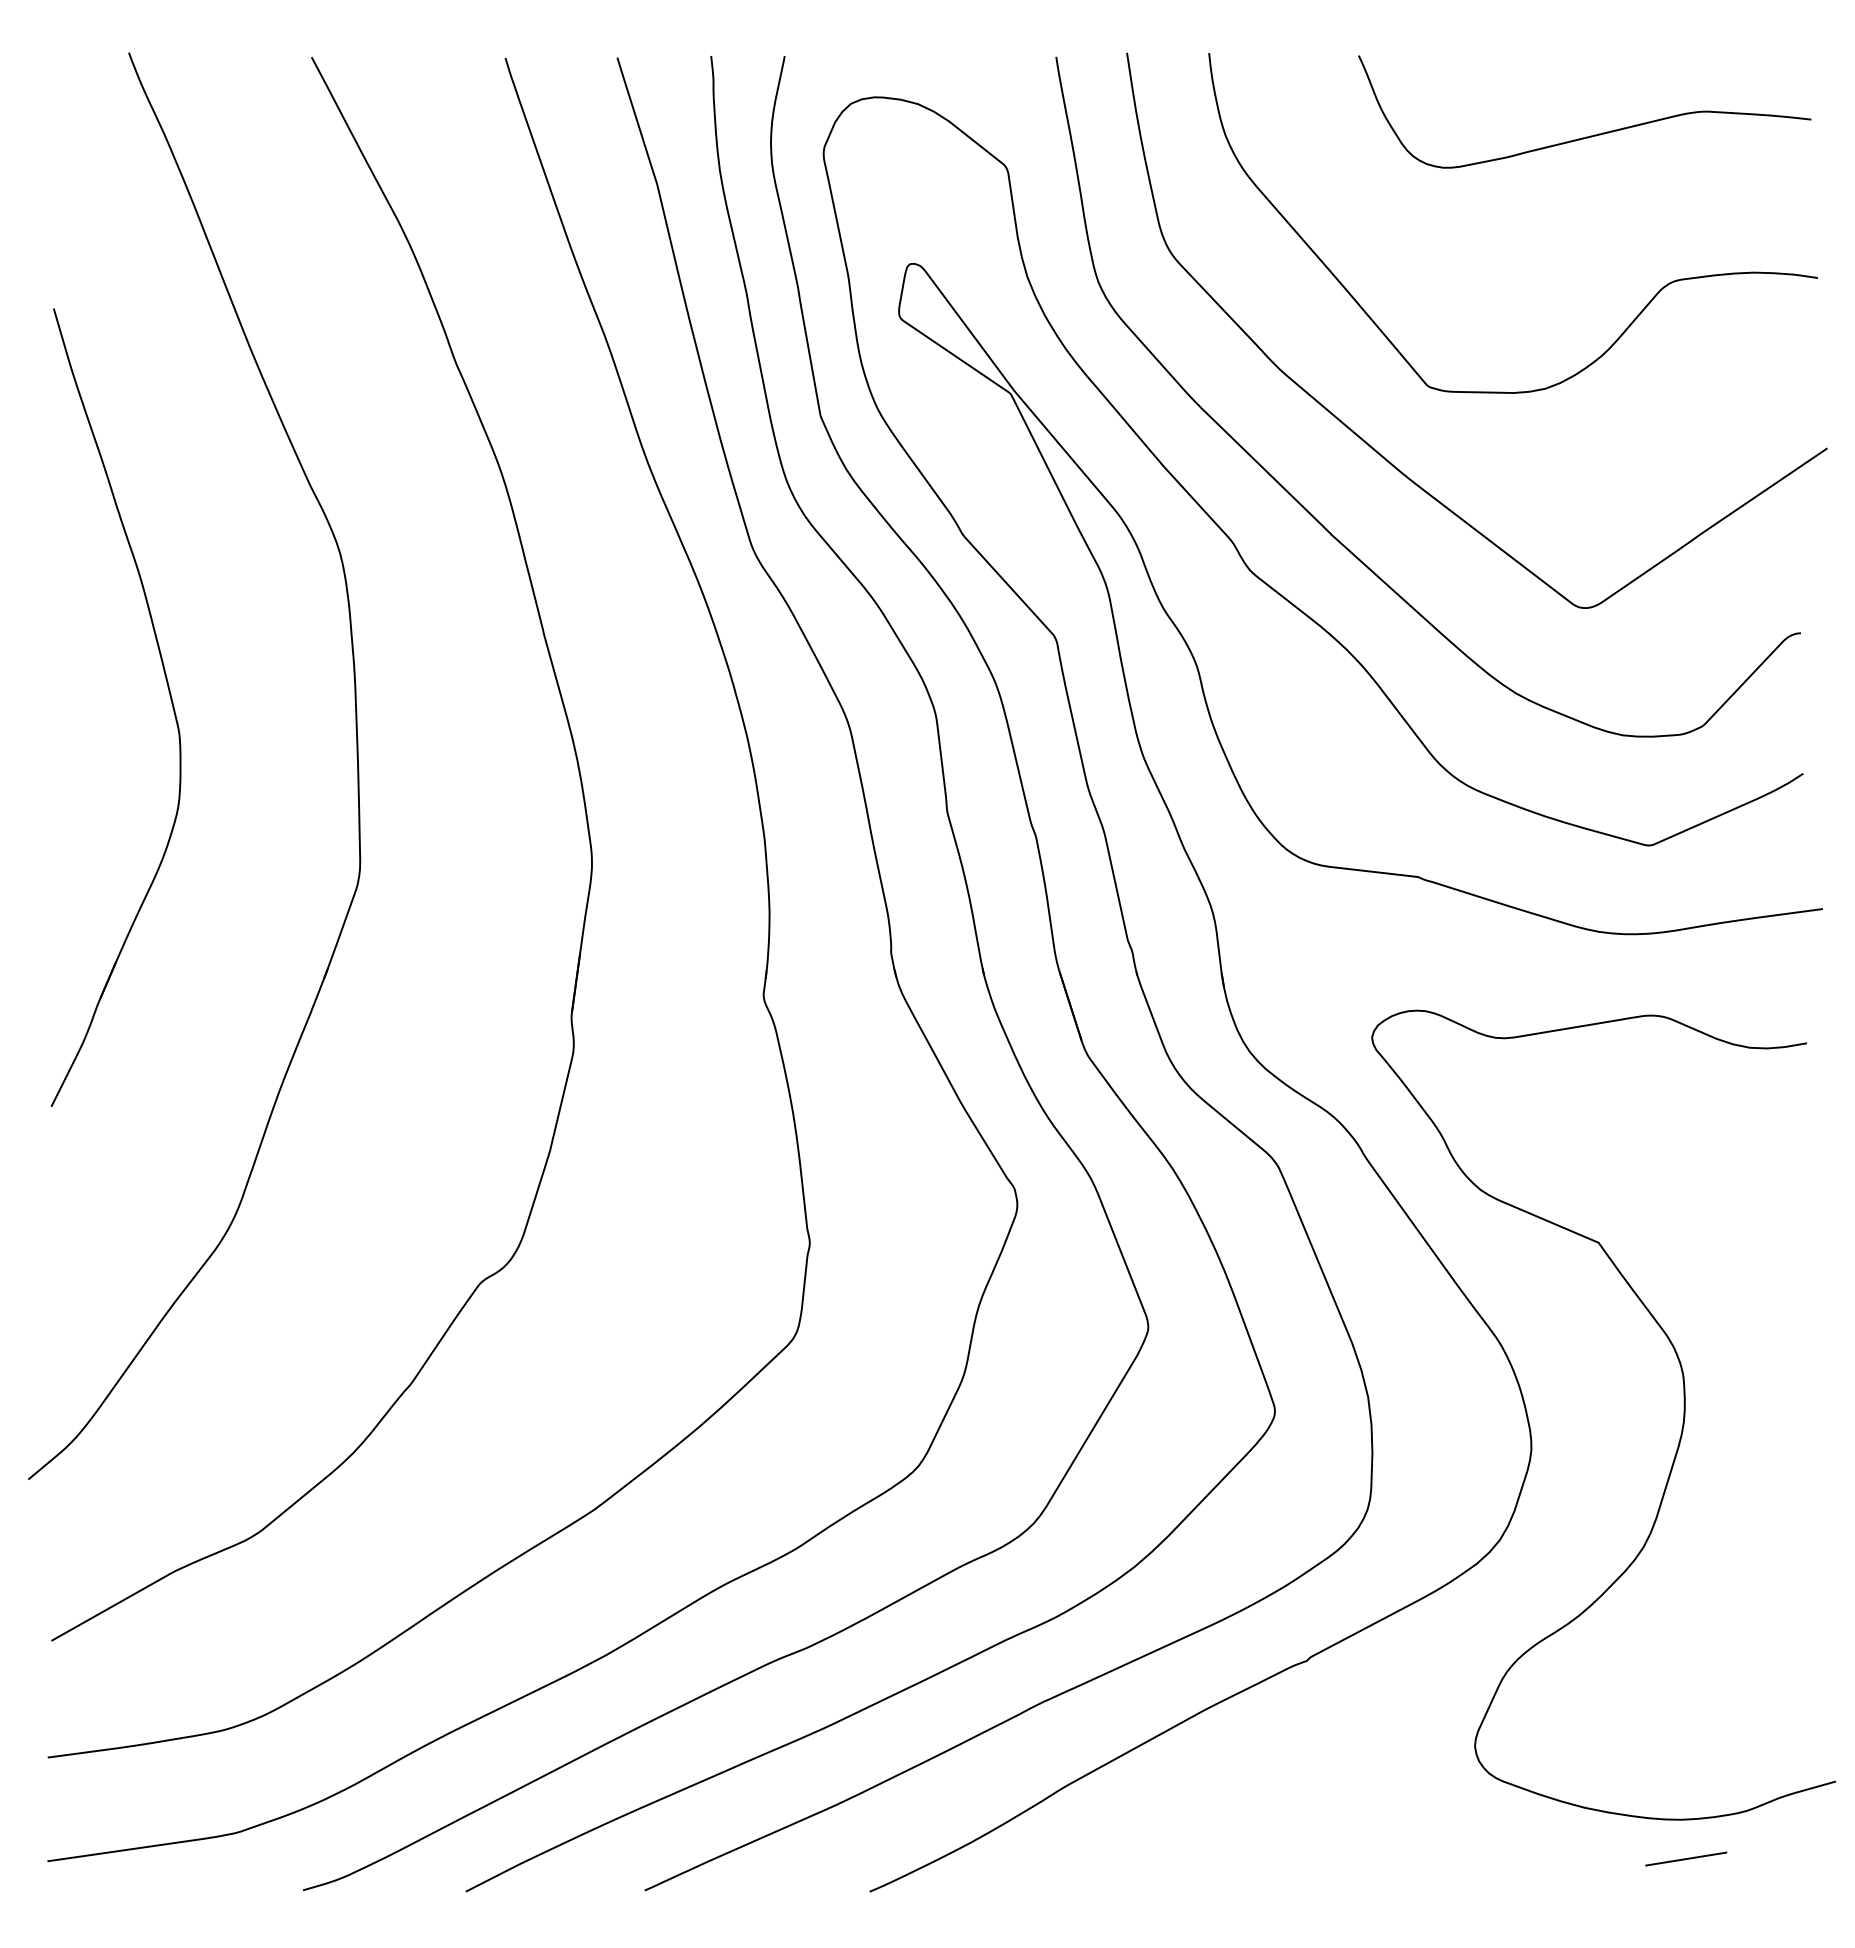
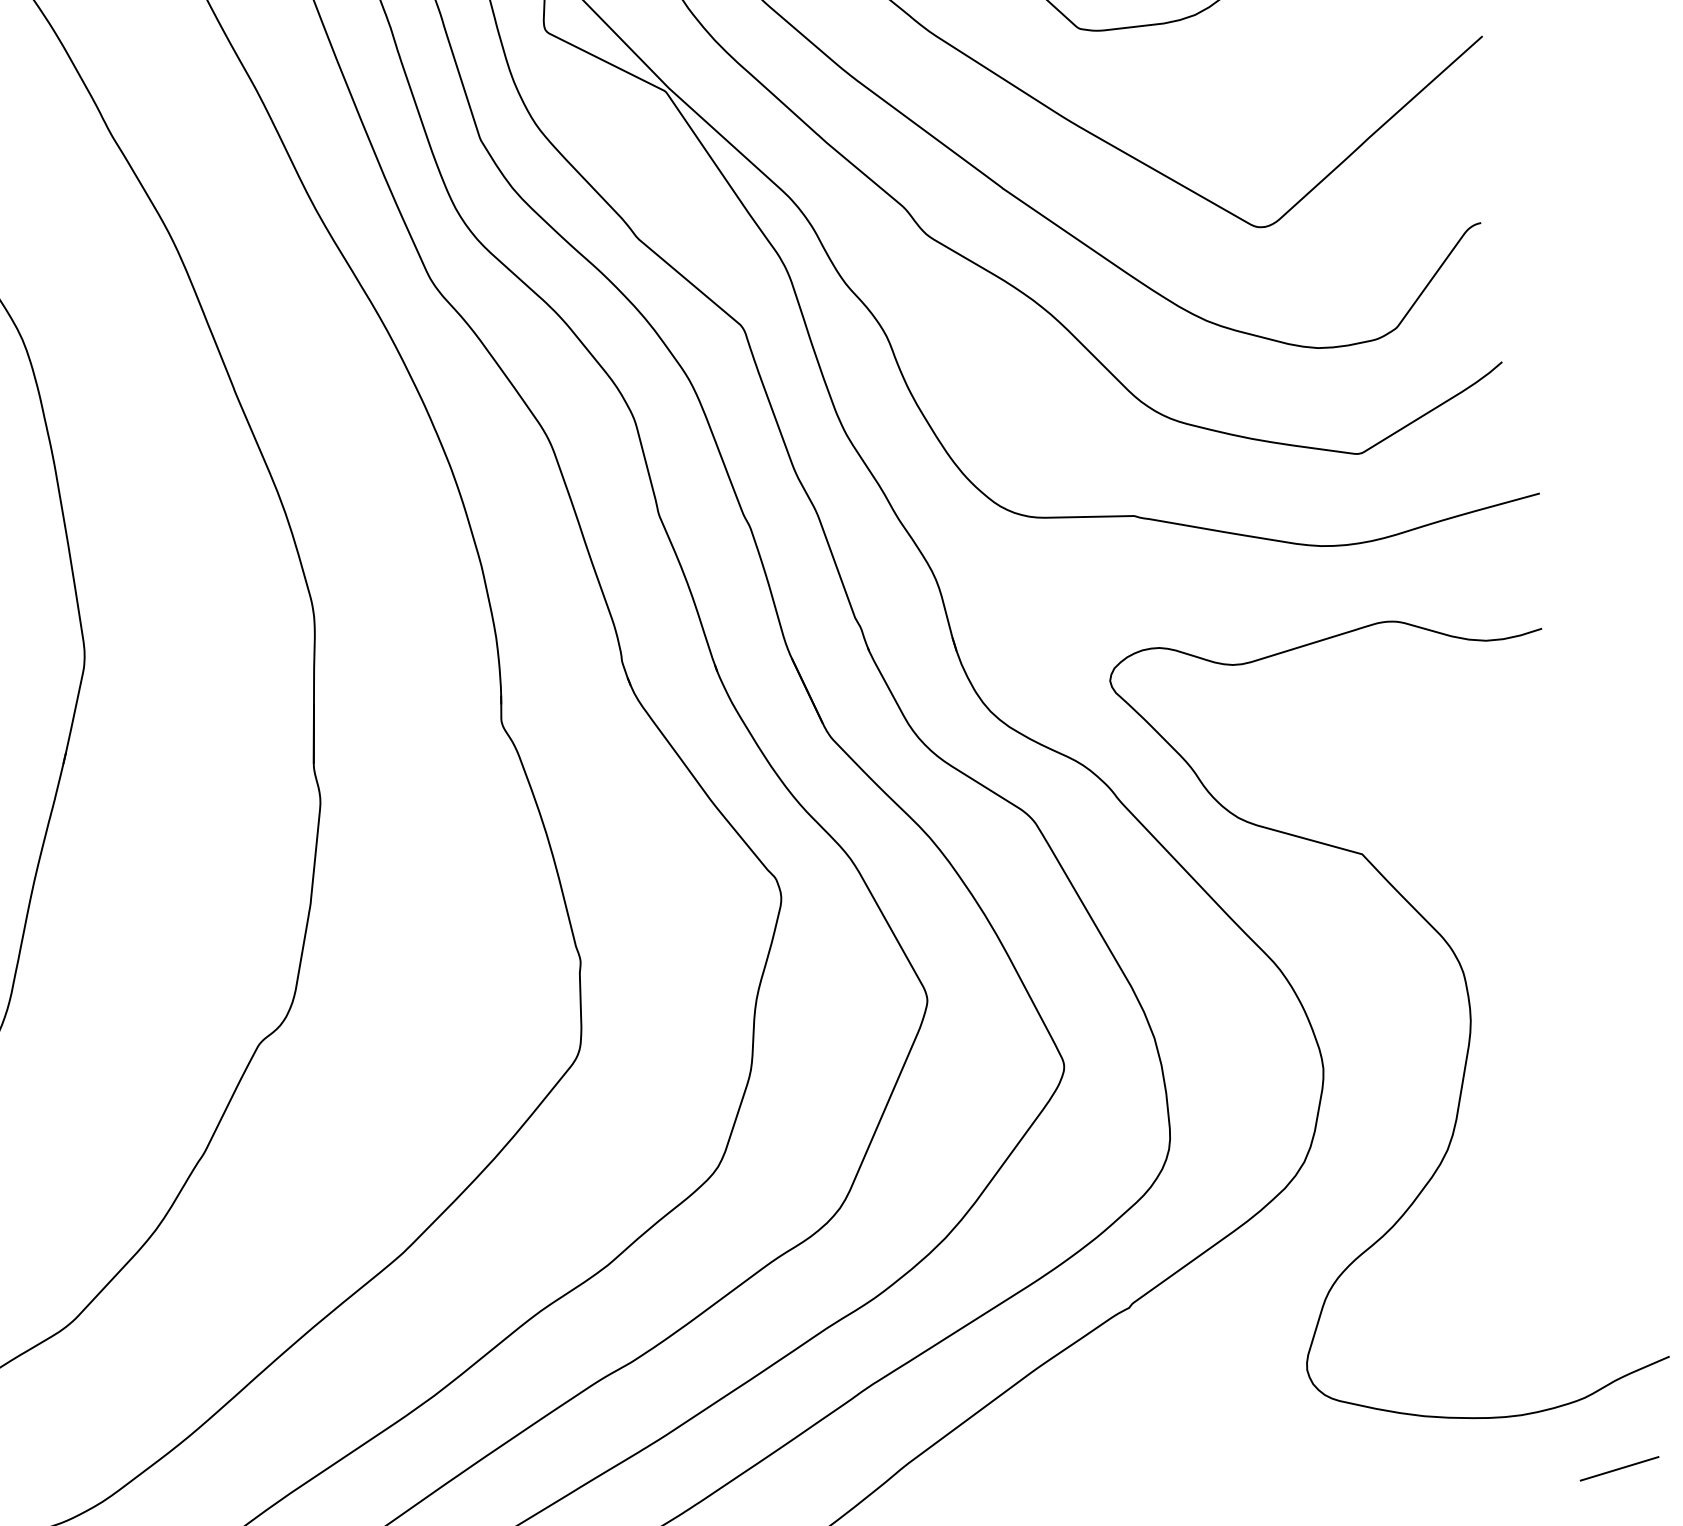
line: (1686, 1858) -> (1619, 1468), moved

